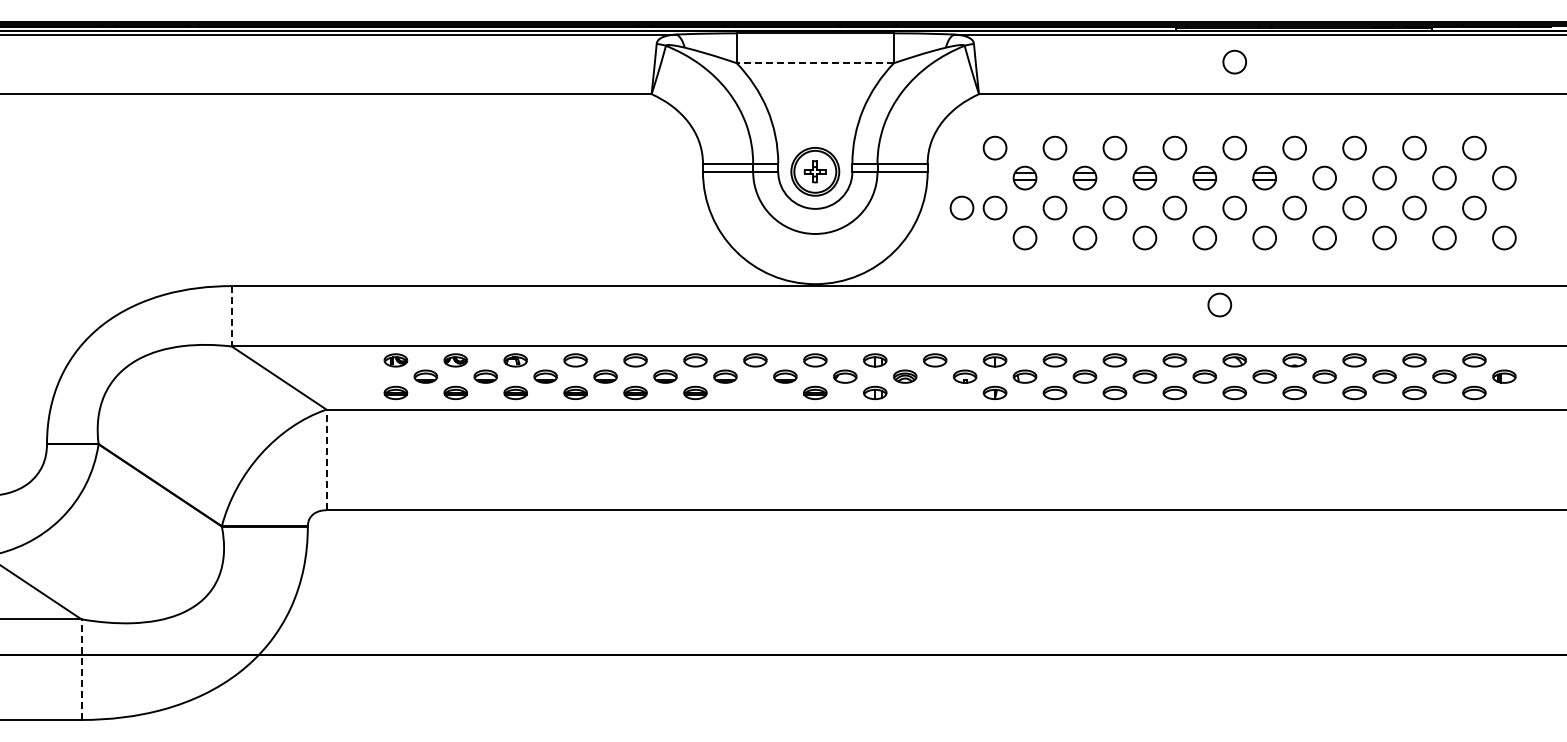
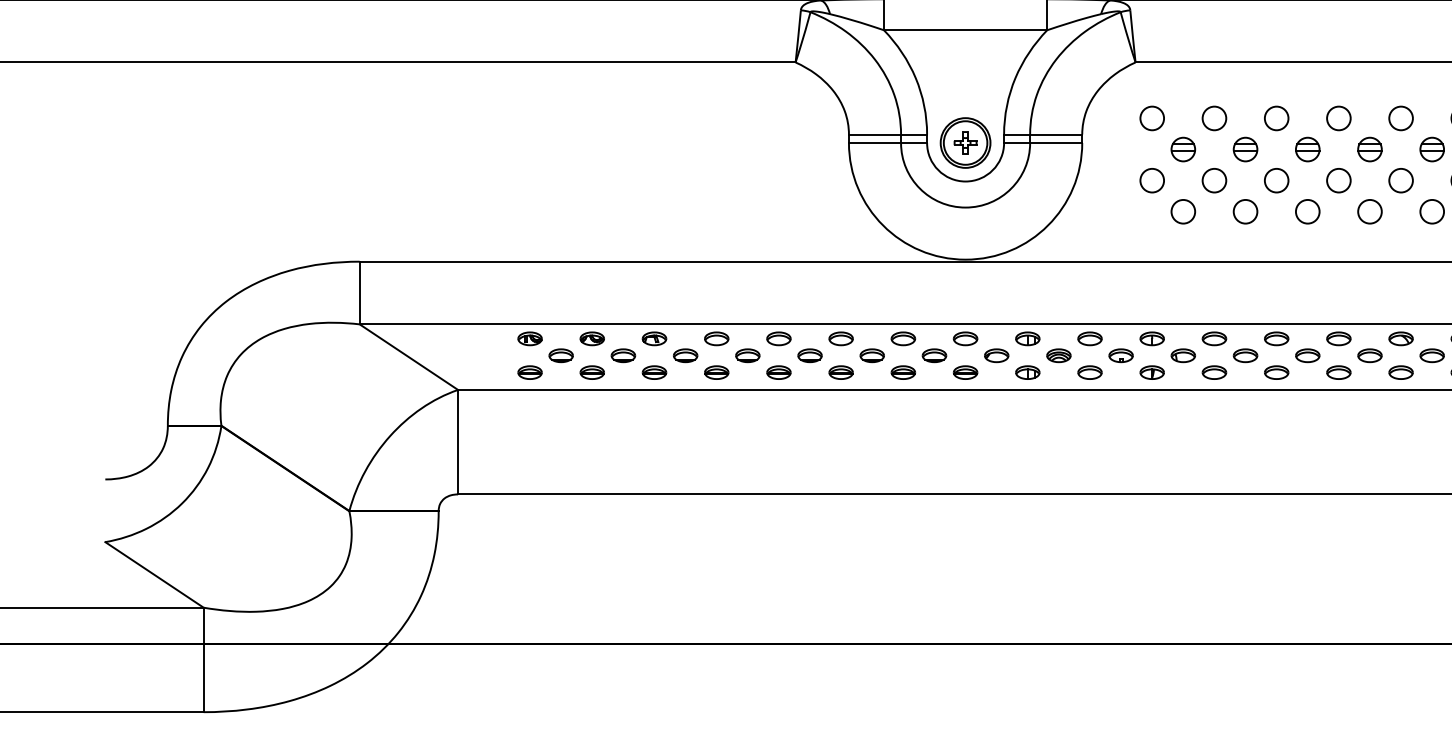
circle: (1234, 61) -> (1400, 28), removed
line: (815, 63) -> (965, 30), dashed -> solid
circle: (961, 207) -> (1117, 180), removed
circle: (1219, 304) -> (1385, 280), removed
line: (231, 316) -> (359, 293), dashed -> solid
part: (755, 392) -> (903, 372), added
part: (935, 392) -> (1090, 372), added
line: (326, 459) -> (458, 441), dashed -> solid
line: (81, 669) -> (203, 659), dashed -> solid

